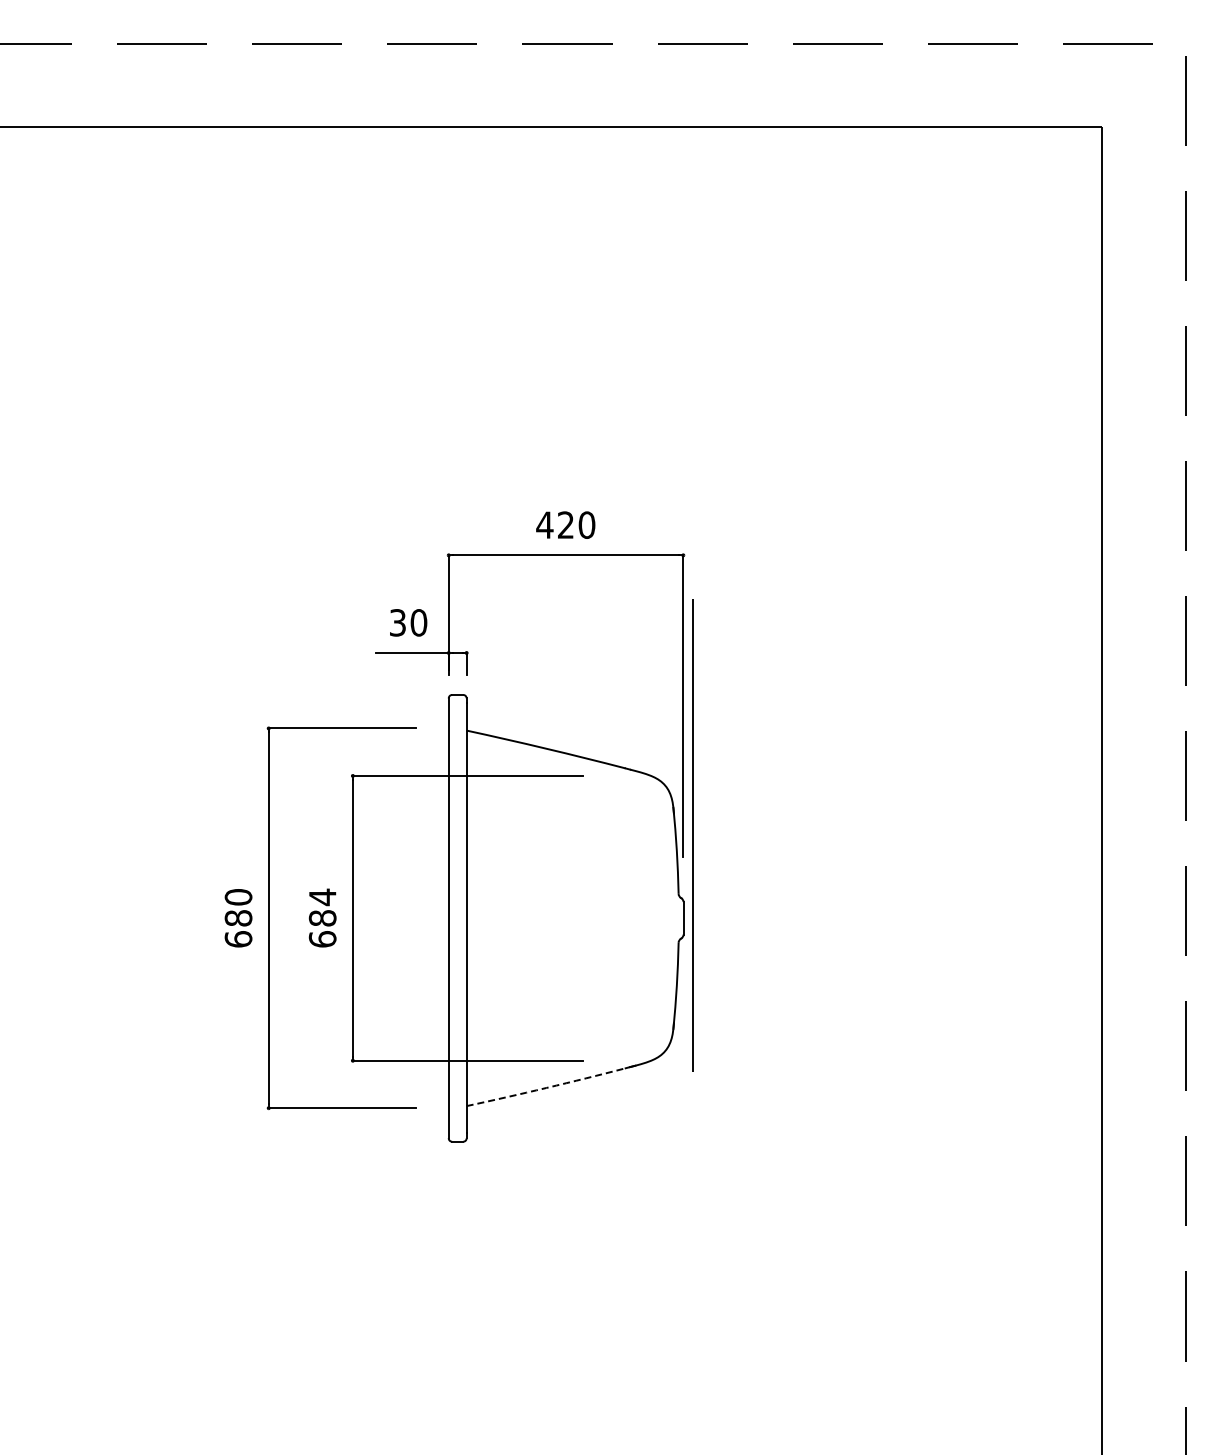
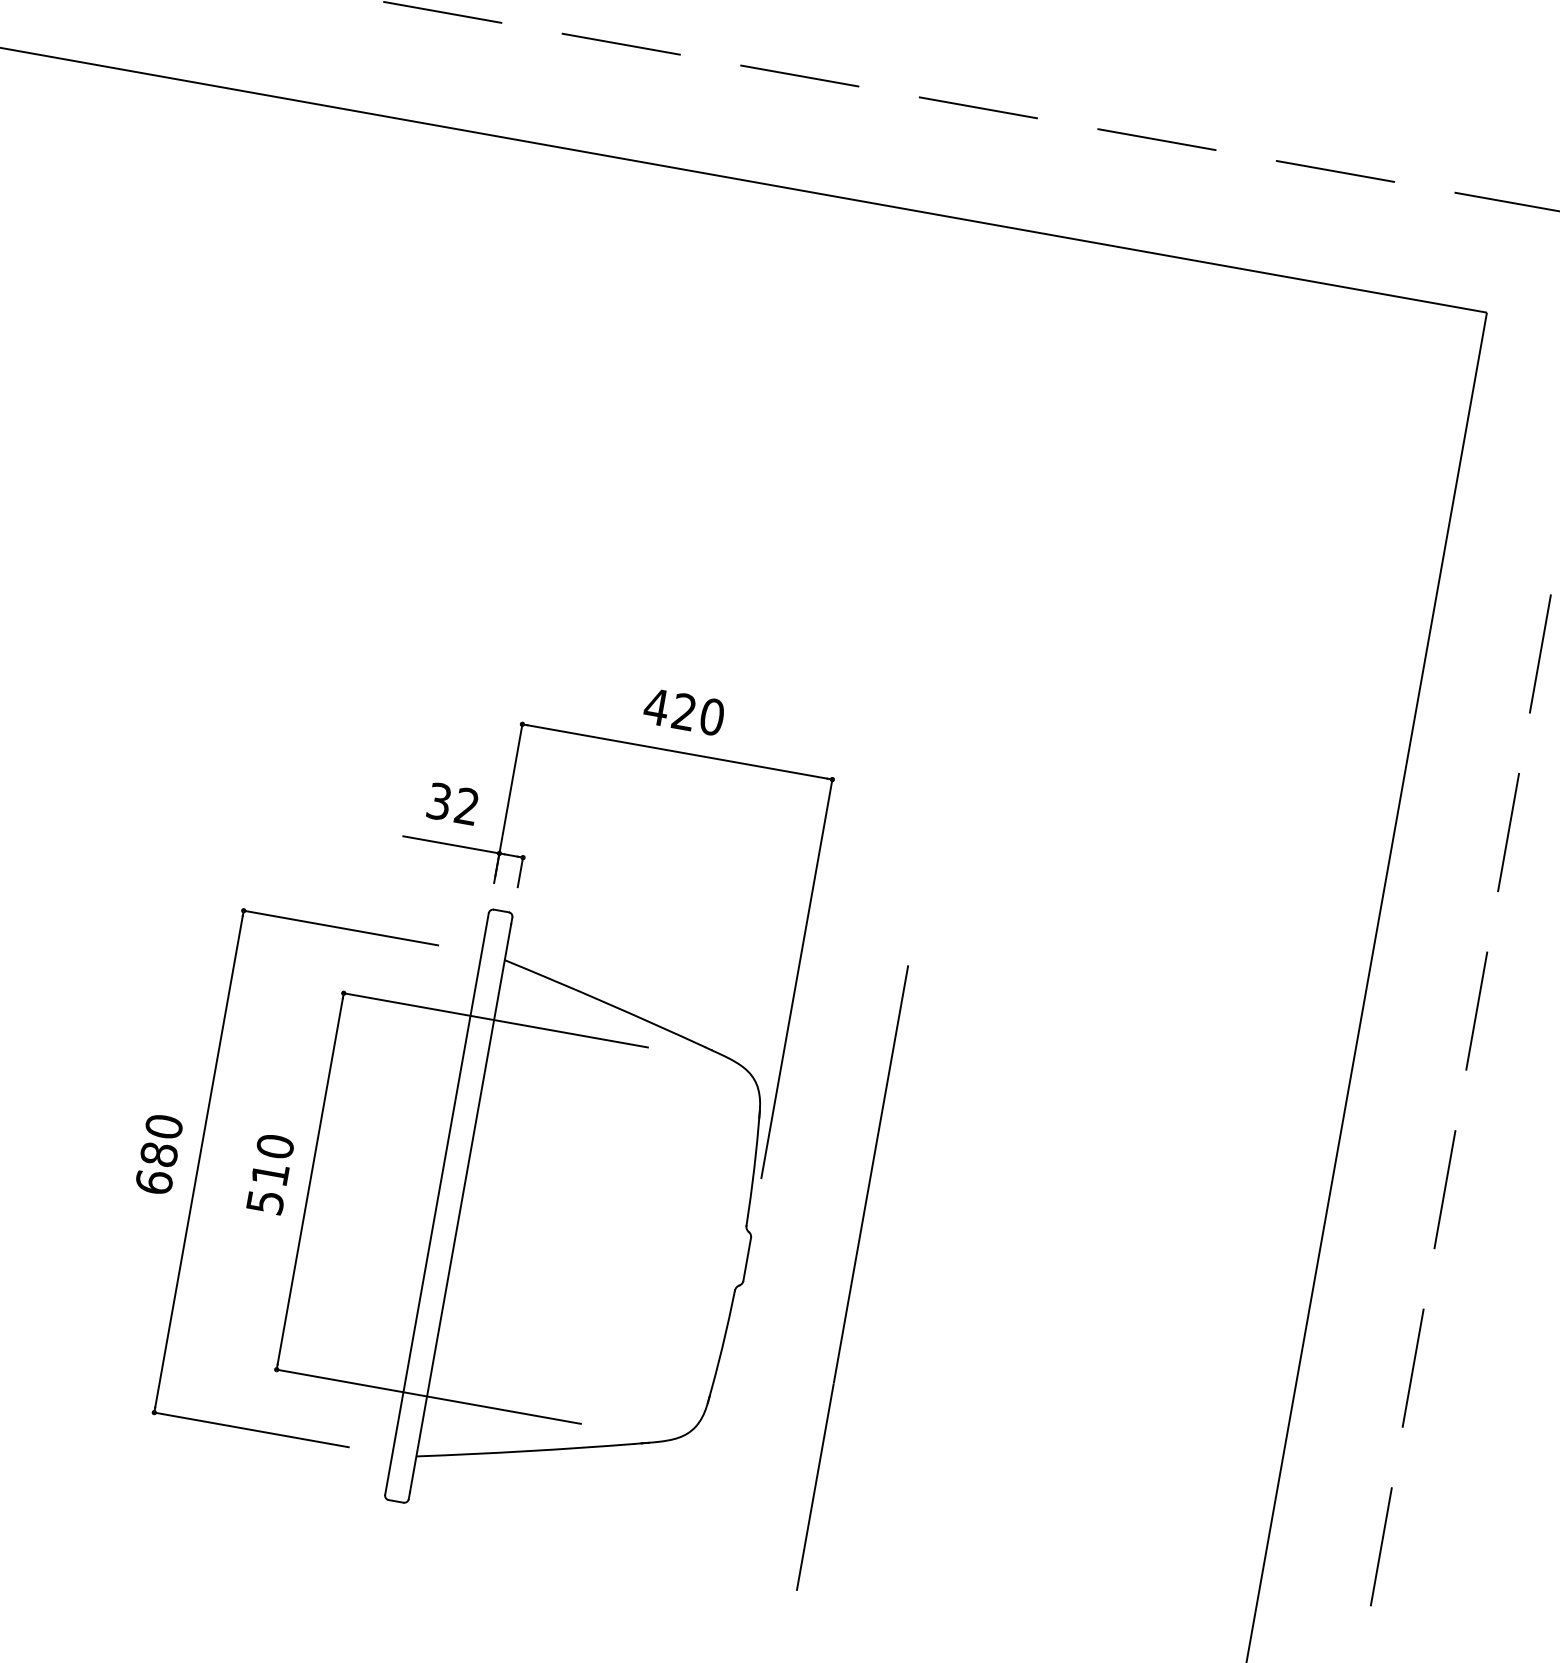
text: (418, 622) -> (466, 805), 30 -> 32
line: (692, 835) -> (851, 1278), moved
text: (322, 917) -> (270, 1173), 684 -> 510
arc: (546, 1088) -> (526, 1451), dashed -> solid

